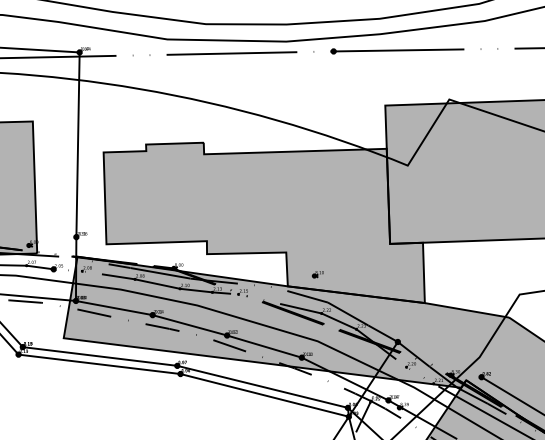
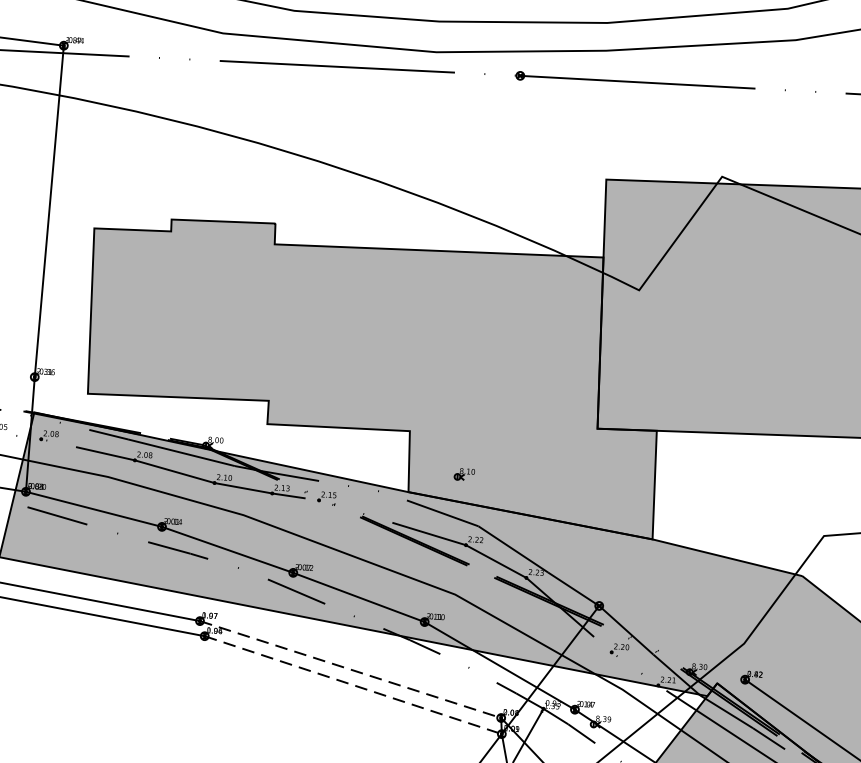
line: (262, 386) -> (350, 668), solid -> dashed
line: (264, 395) -> (352, 685), solid -> dashed

